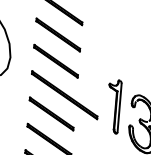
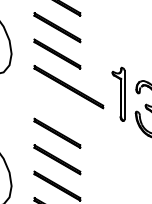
part: (51, 113) -> (57, 106), removed

